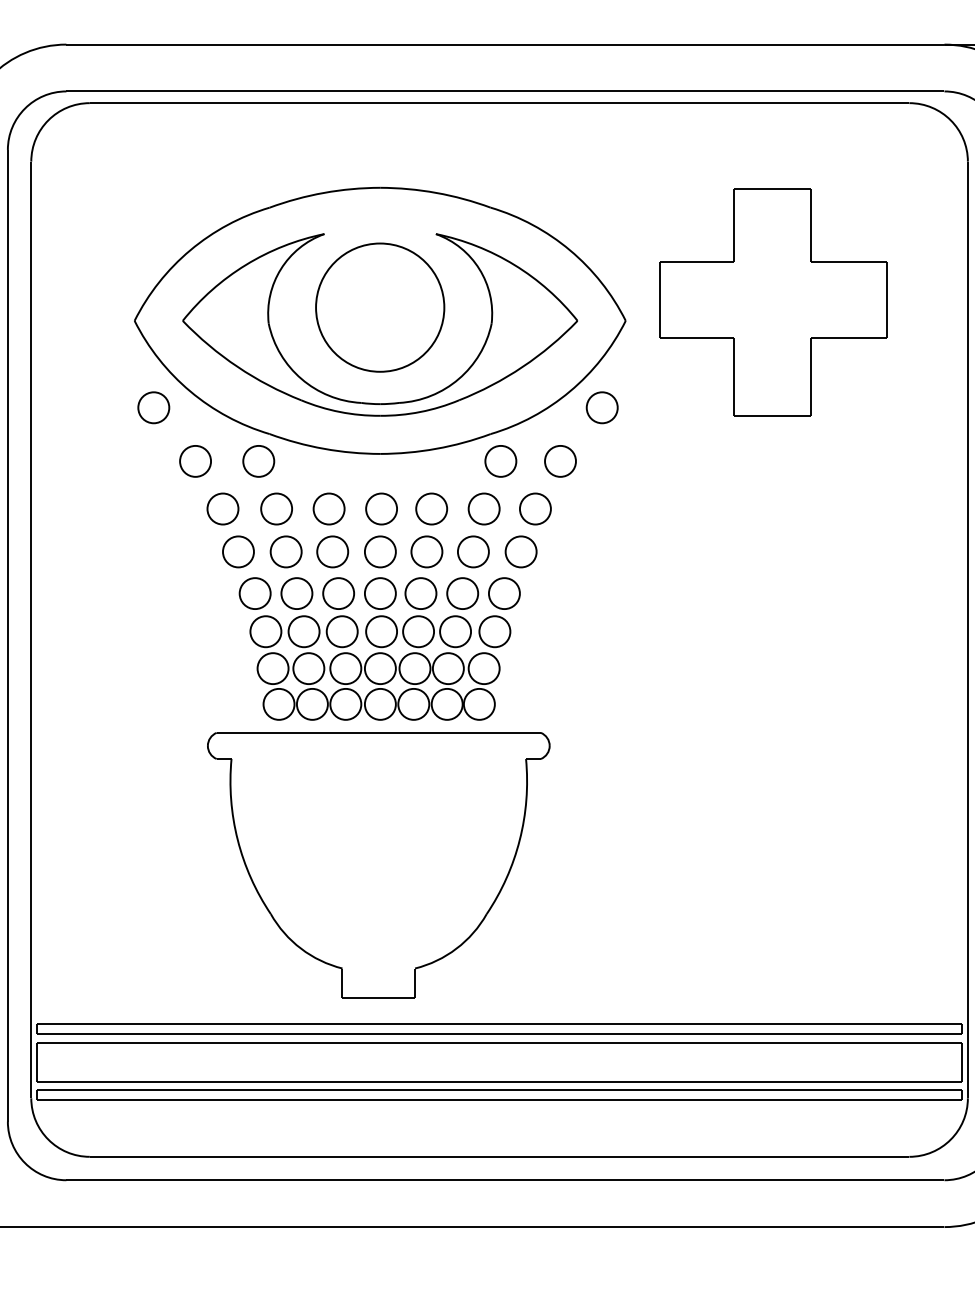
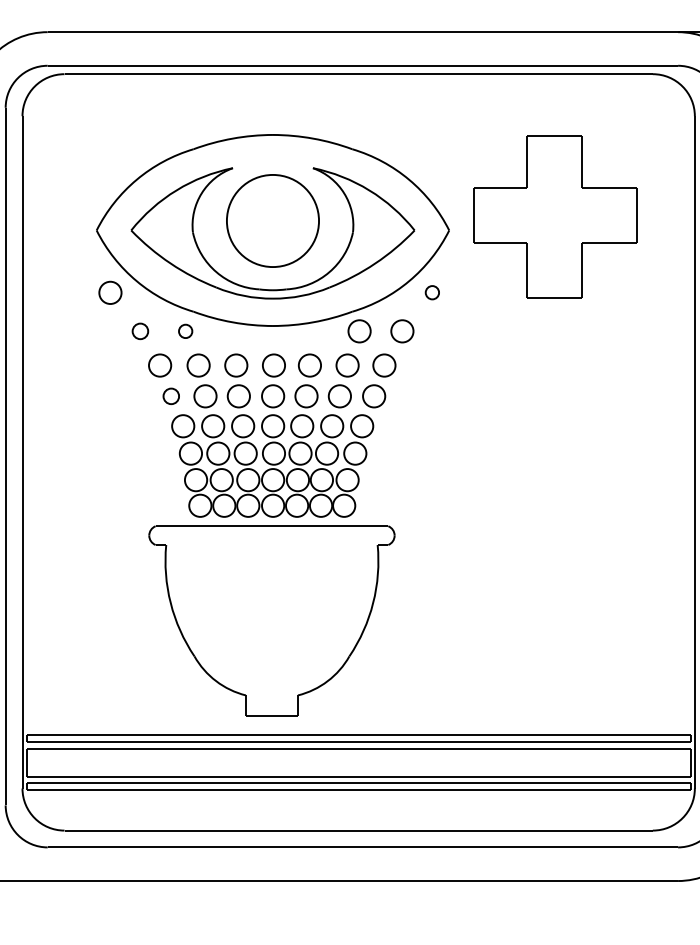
part: (602, 407) -> (432, 292), size x0.6
part: (195, 461) -> (140, 331), size x0.7
part: (258, 461) -> (185, 331), size x0.6
part: (238, 552) -> (171, 396), size x0.7

